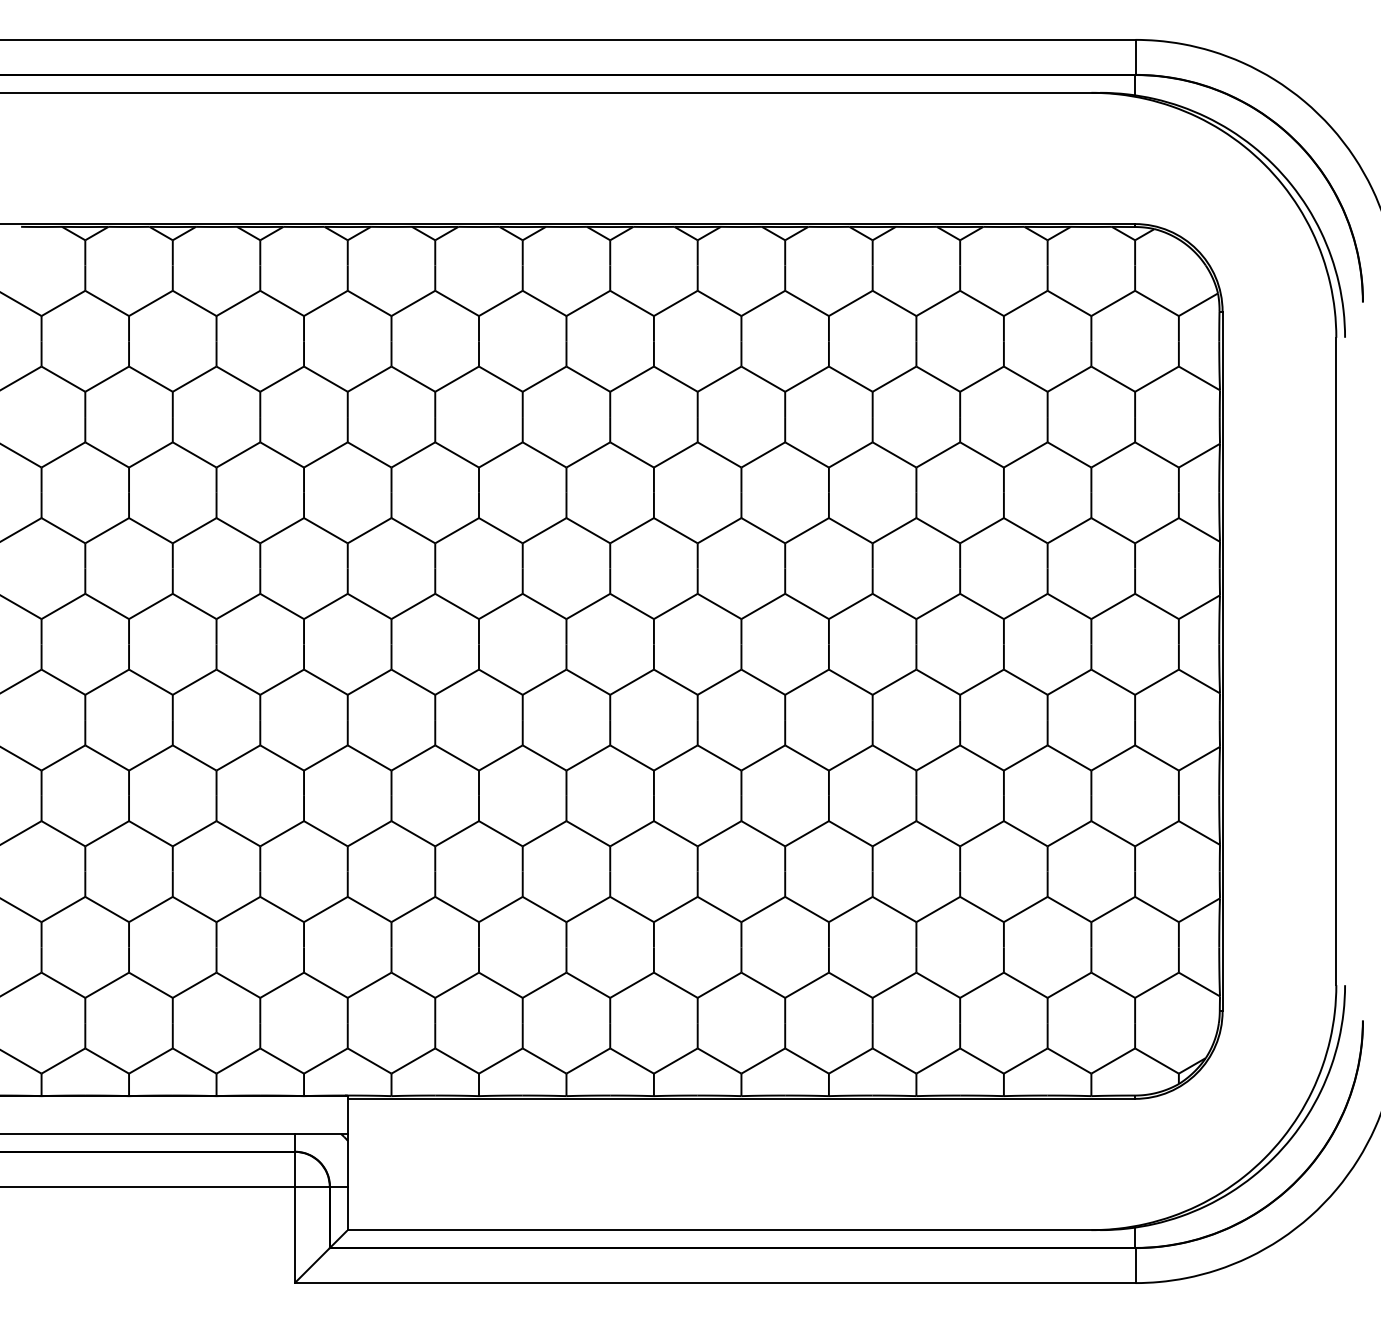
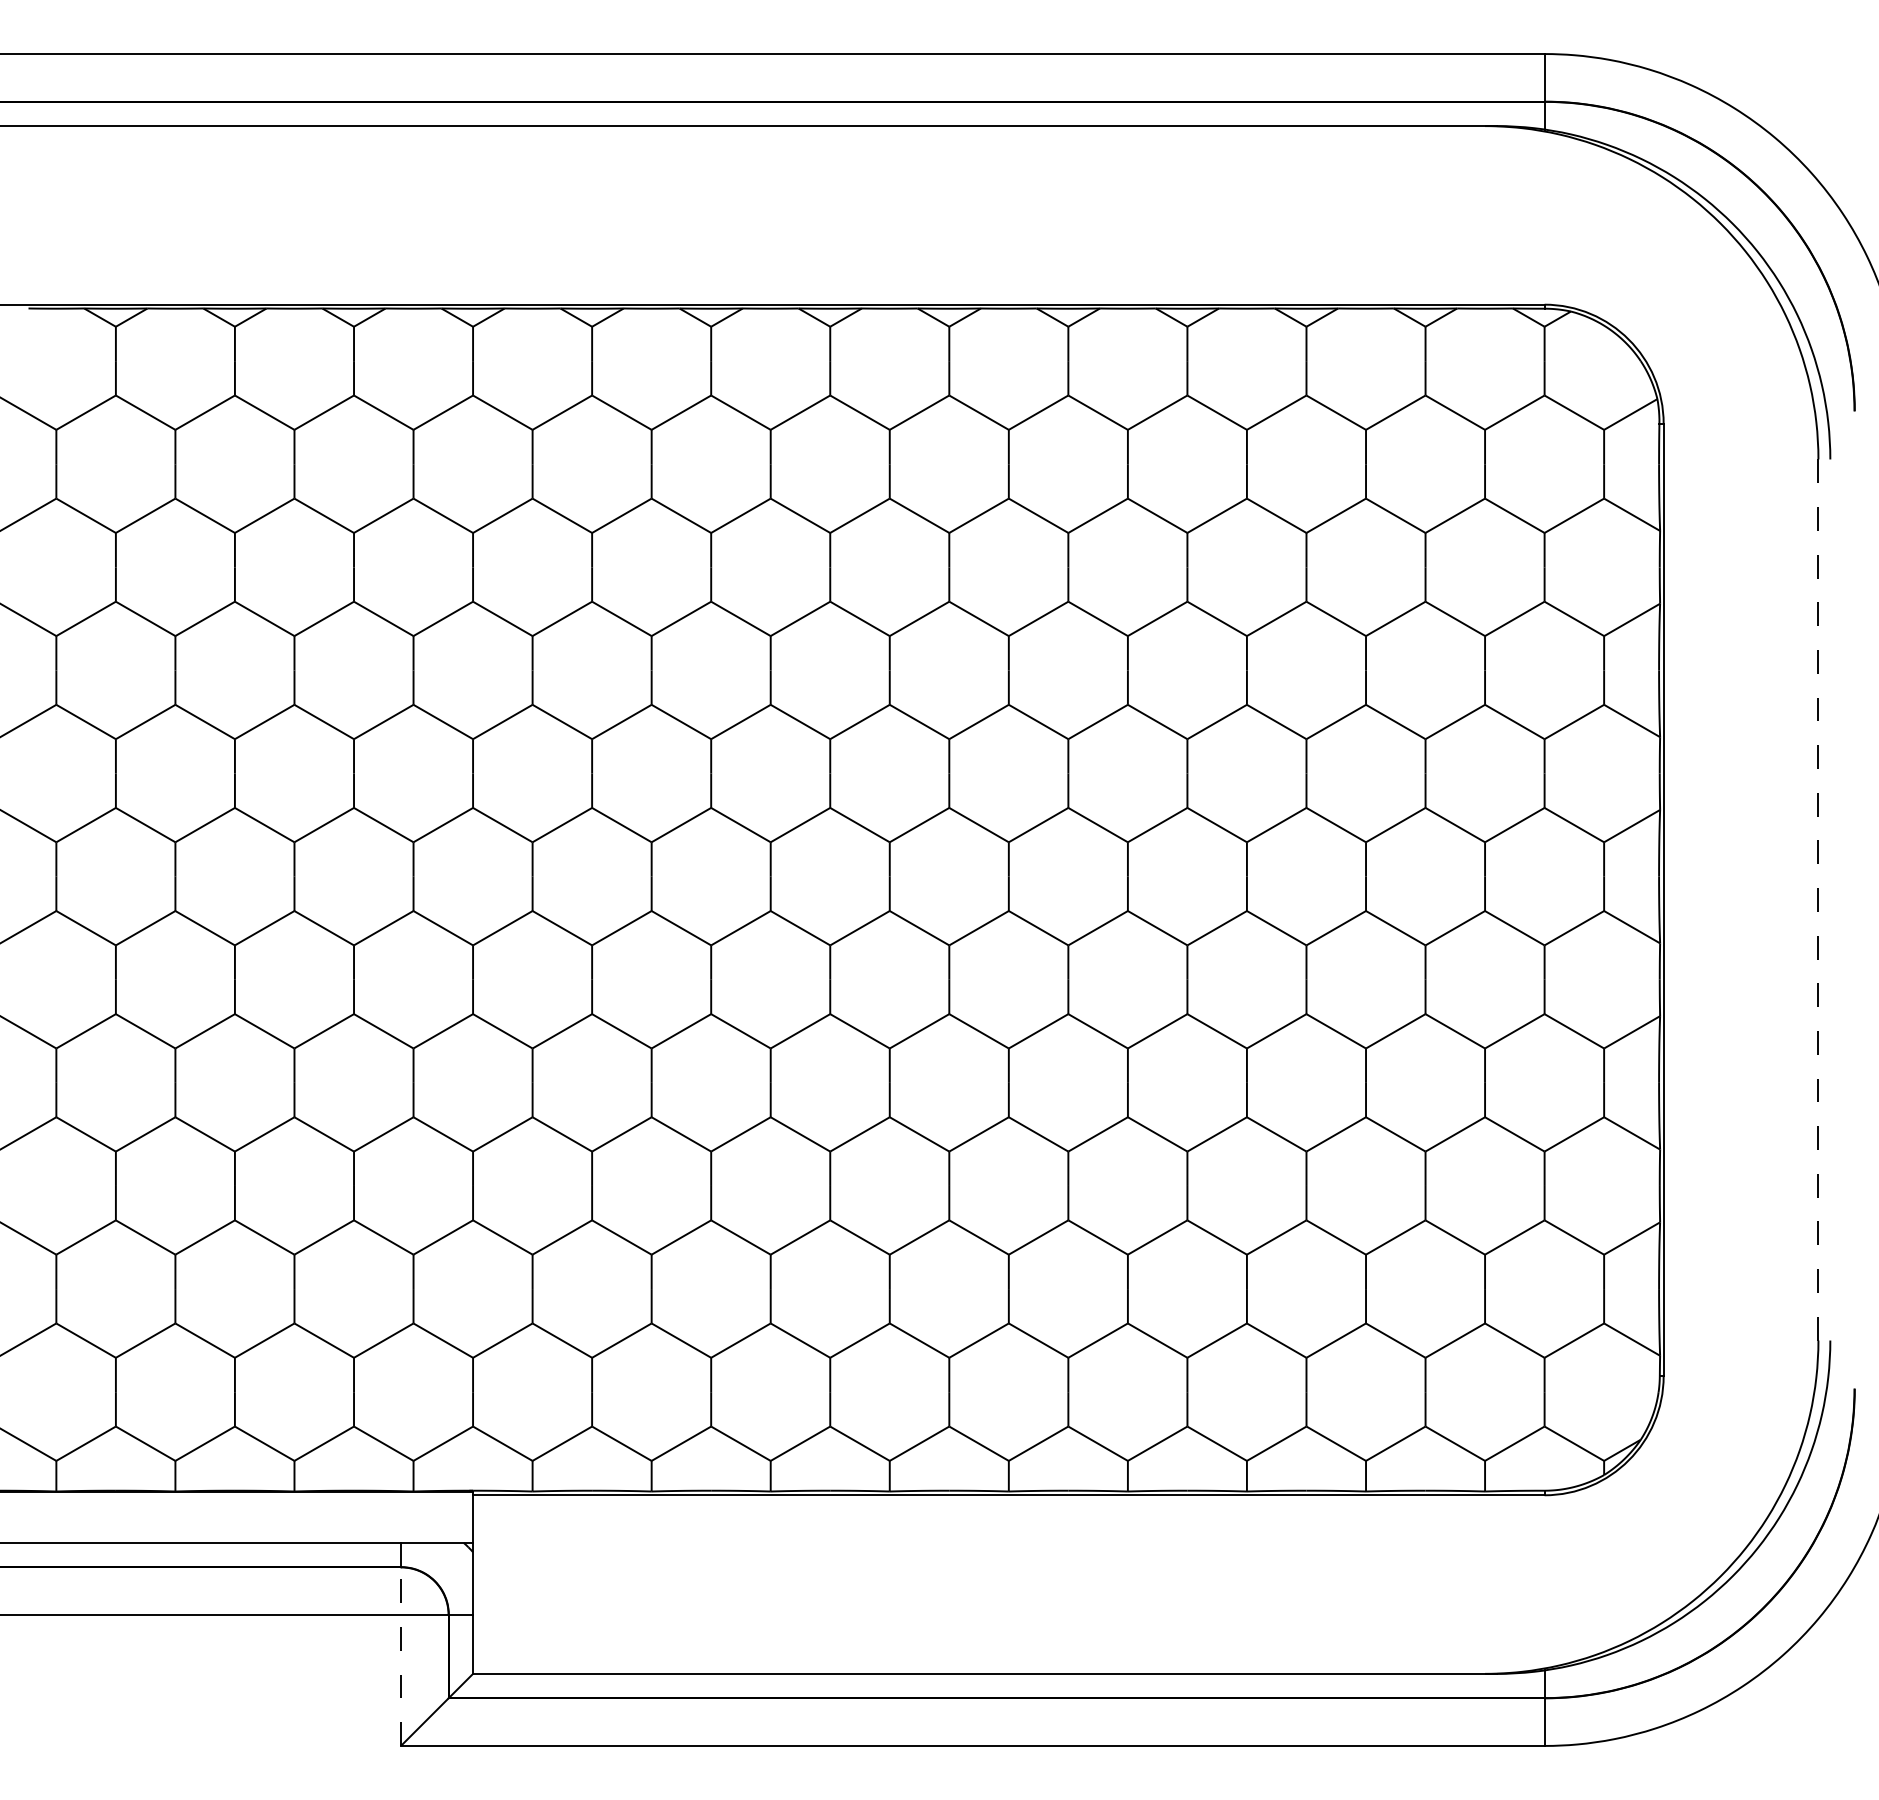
line: (1336, 661) -> (1818, 900), solid -> dashed
line: (295, 1217) -> (401, 1656), solid -> dashed

